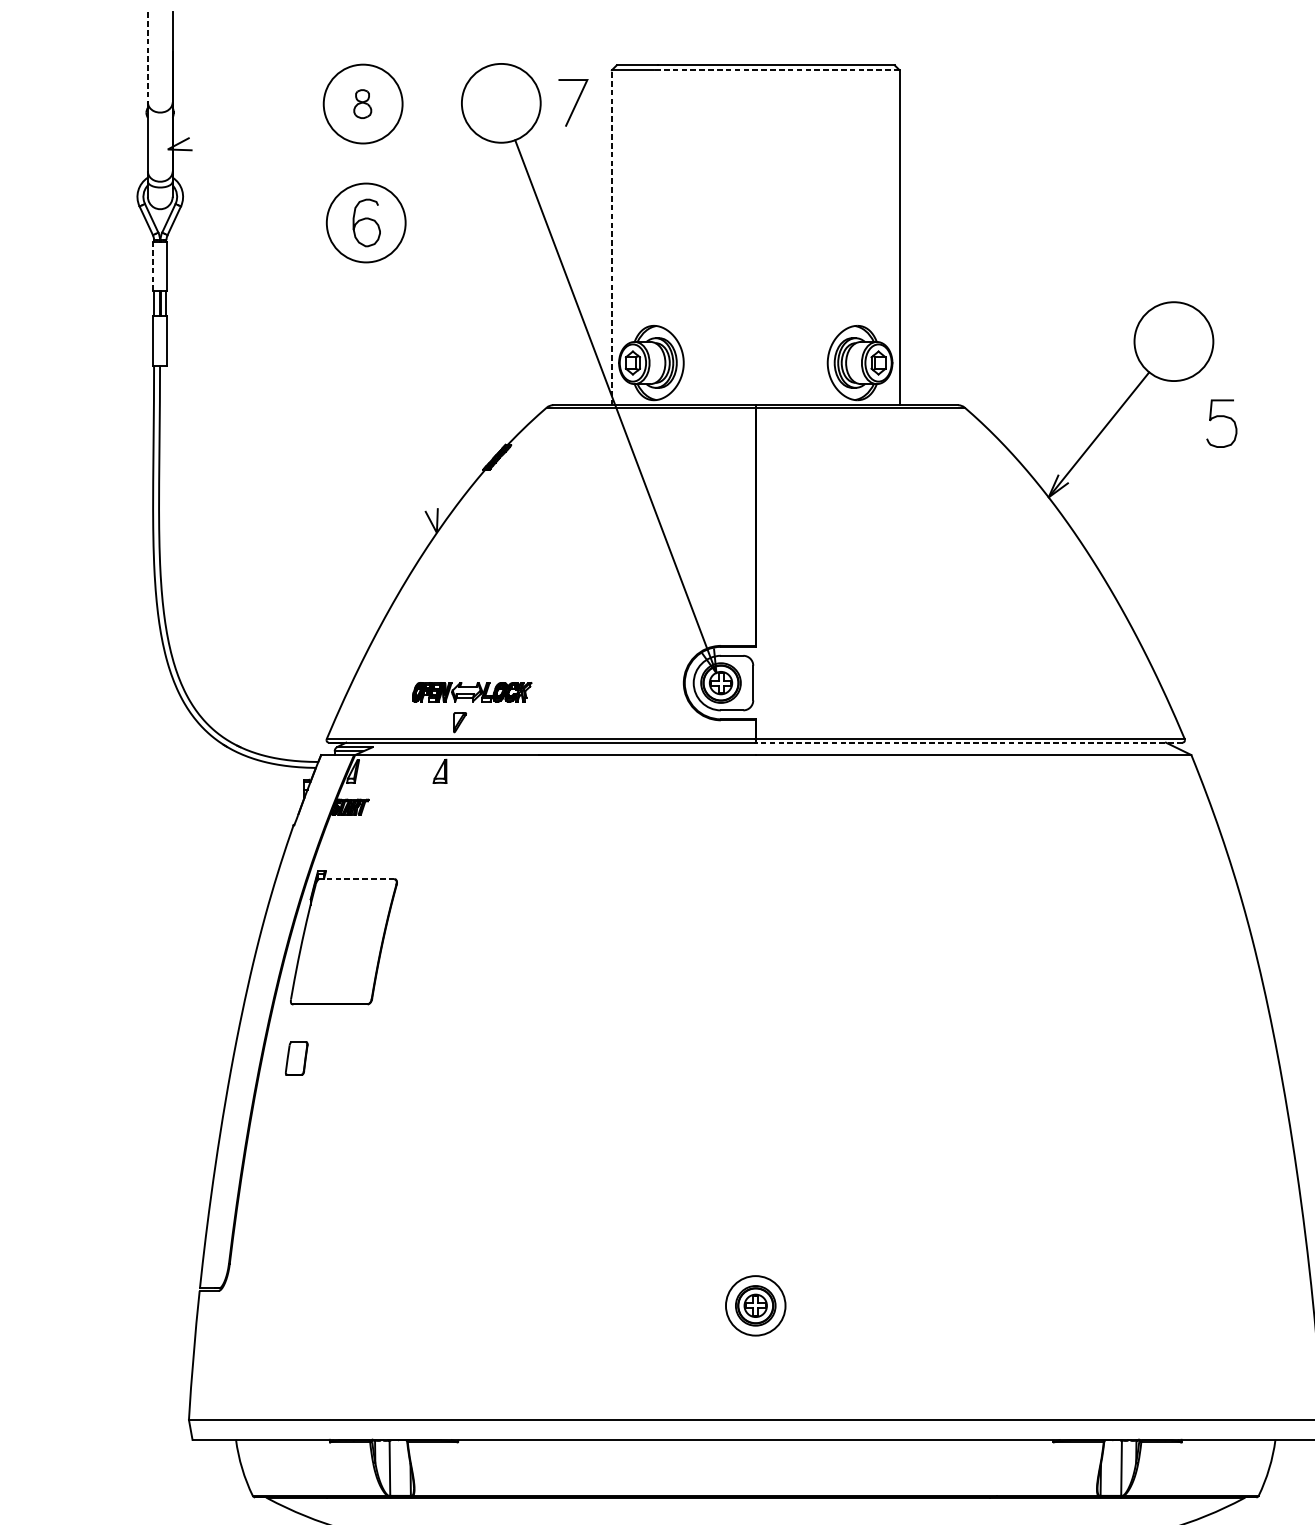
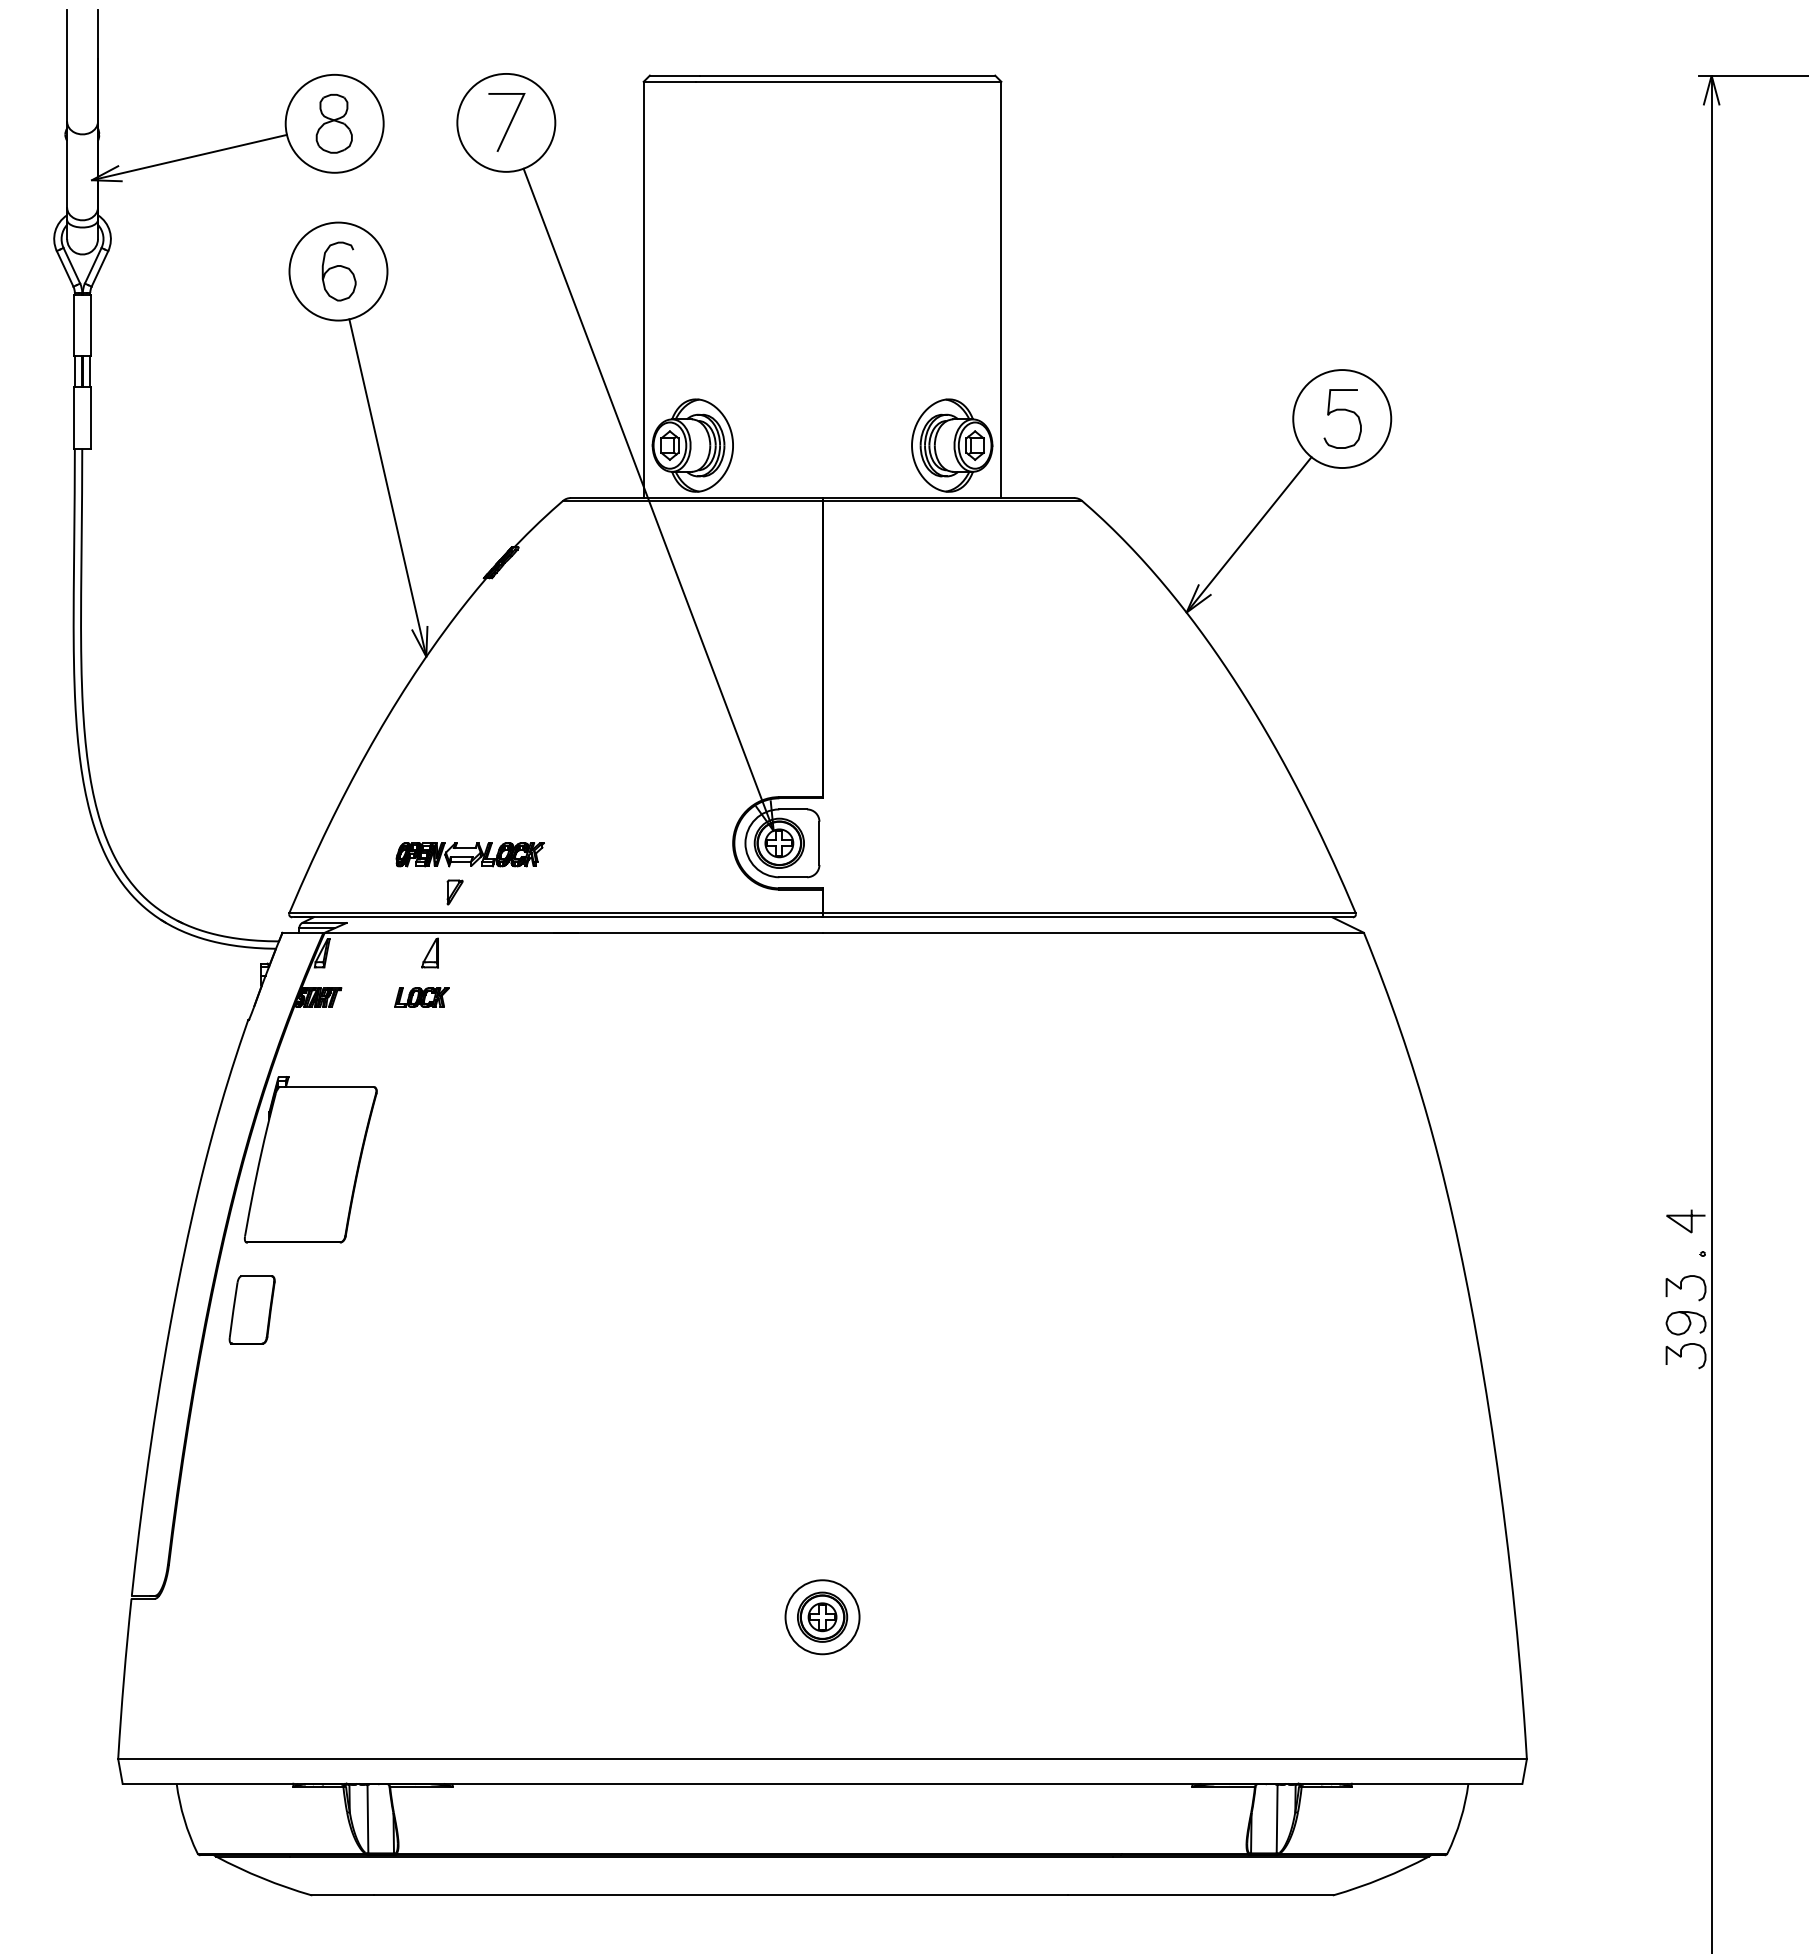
line: (148, 57) -> (67, 66), dashed -> solid
line: (776, 70) -> (848, 81), dashed -> solid
part: (362, 103) -> (333, 123), size x1.67
line: (575, 103) -> (509, 123), moved
line: (245, 131) -> (188, 157), added
line: (611, 237) -> (643, 289), dashed -> solid
line: (152, 266) -> (73, 325), dashed -> solid
line: (405, 396) -> (387, 487), added
curve: (1221, 416) -> (1342, 410), moved
line: (968, 742) -> (1087, 917), dashed -> solid
part: (433, 807) -> (421, 997), added
line: (358, 879) -> (328, 1087), dashed -> solid
part: (296, 1058) -> (251, 1309), size x1.67

